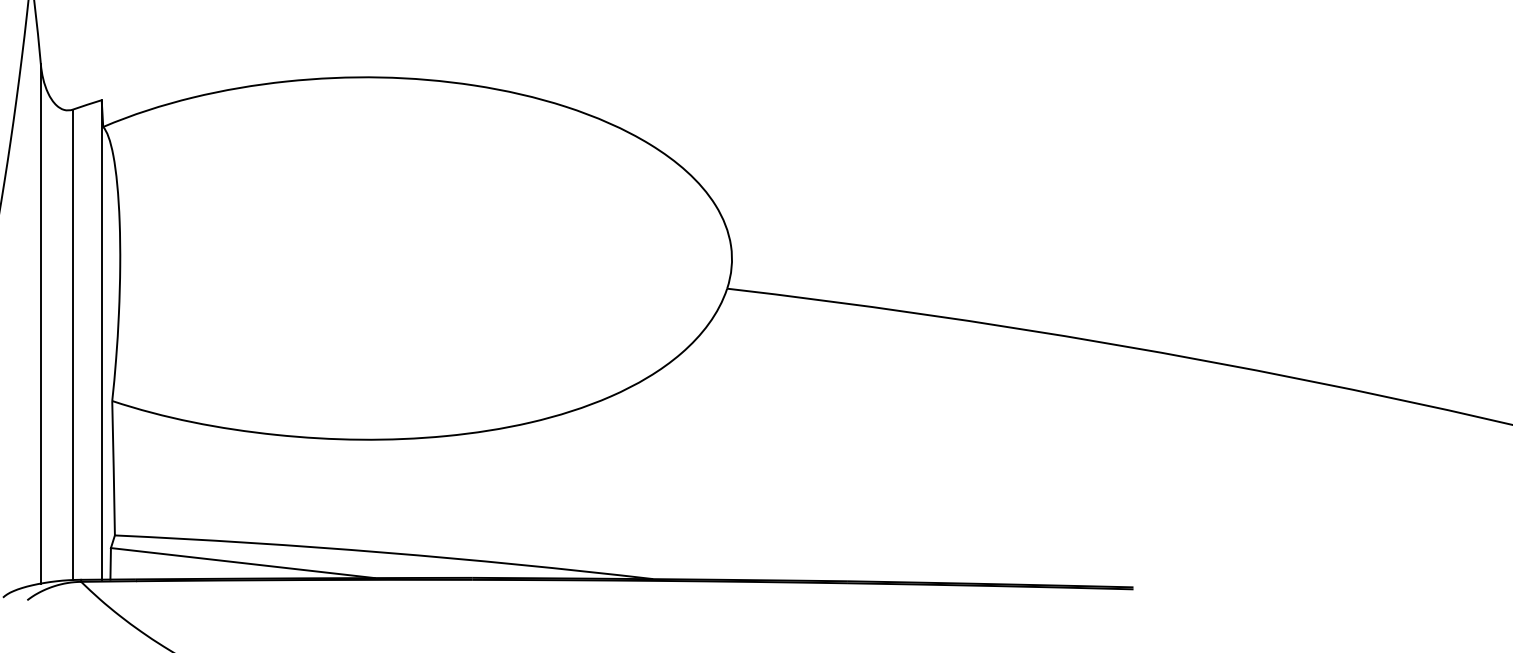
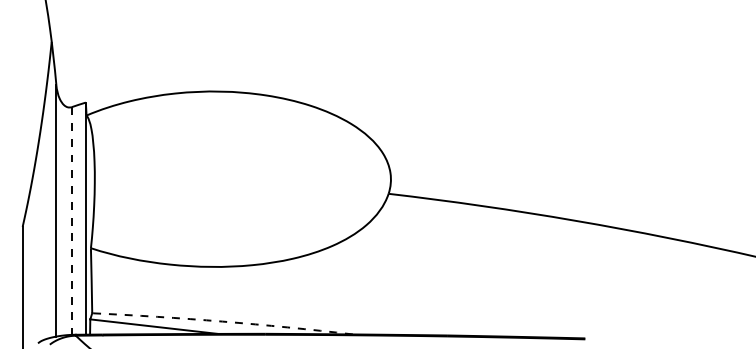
line: (72, 345) -> (71, 221), solid -> dashed
arc: (383, 552) -> (222, 321), solid -> dashed

